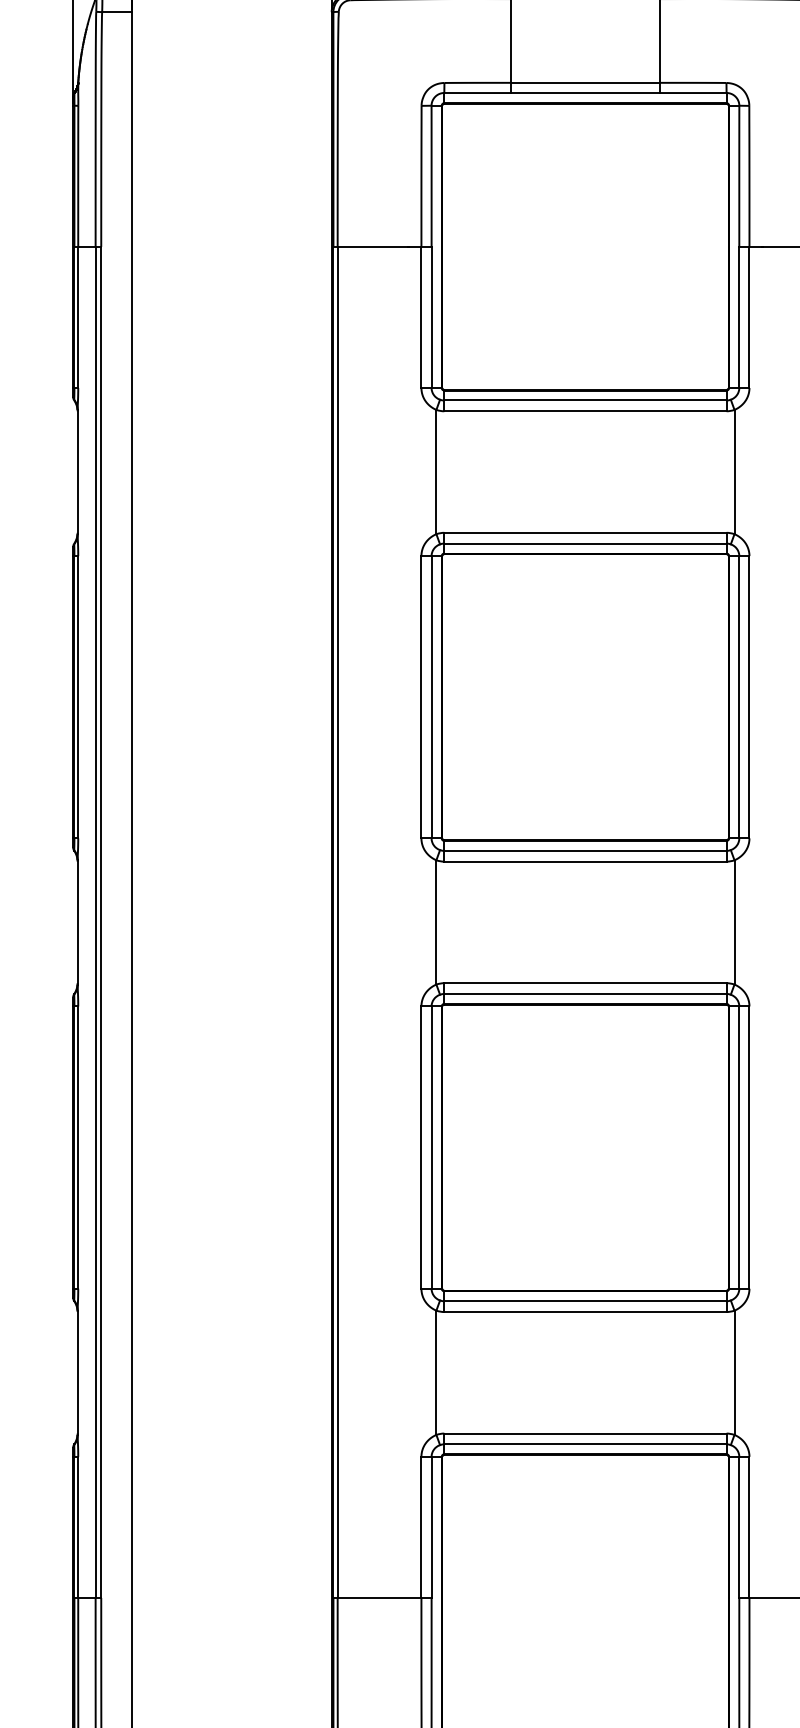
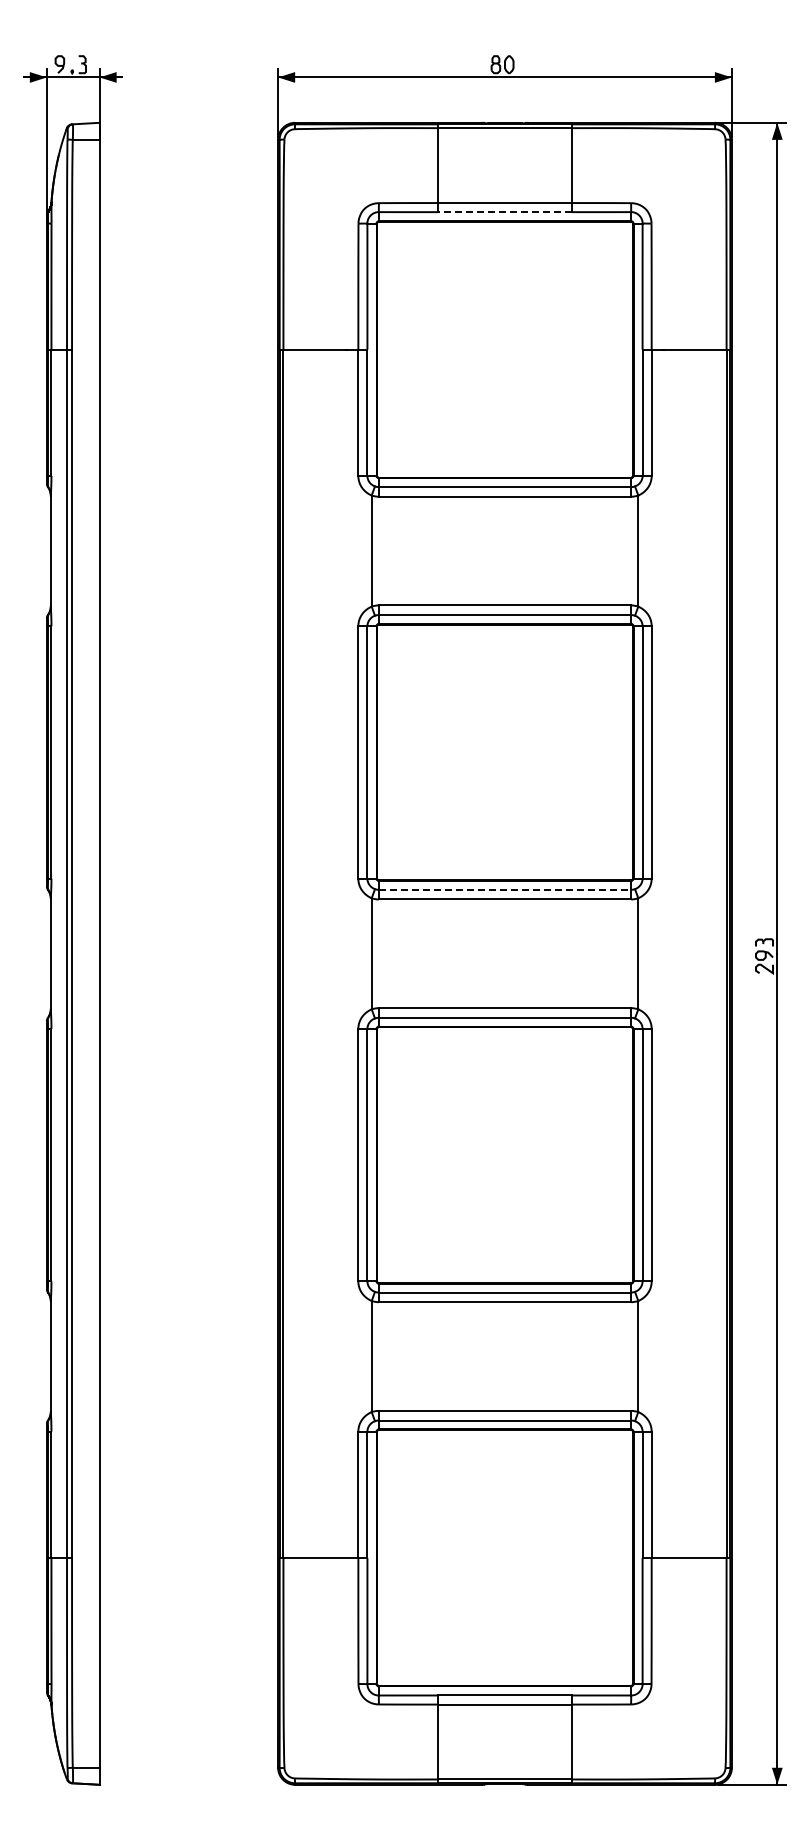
line: (585, 93) -> (505, 212), solid -> dashed
line: (585, 850) -> (505, 889), solid -> dashed

